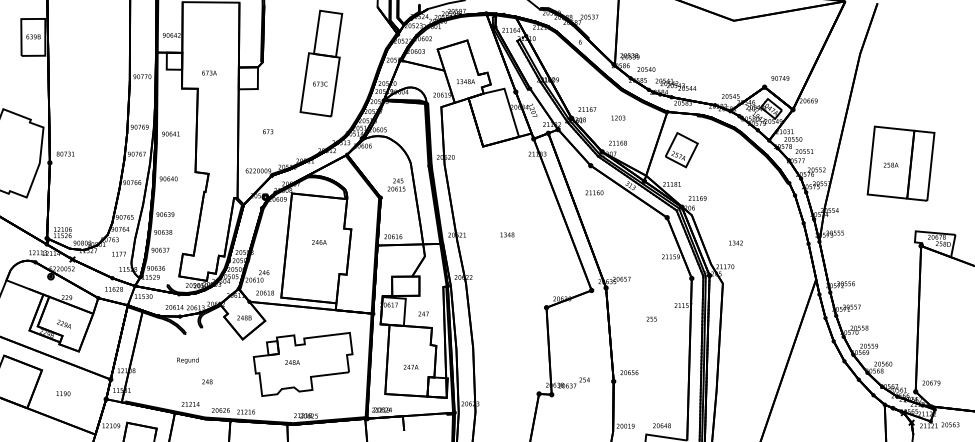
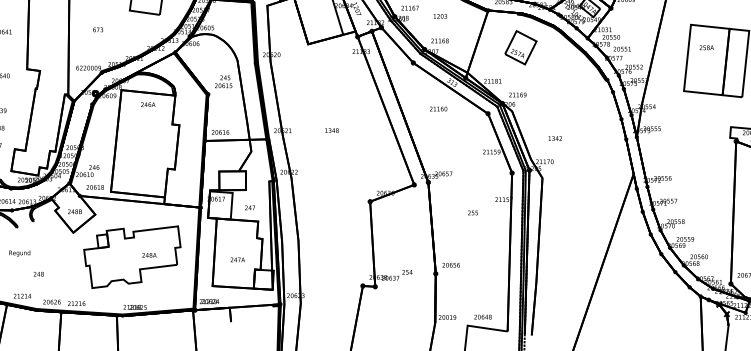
part: (681, 150) -> (520, 48), moved
text: (890, 164) -> (706, 47), moved
text: (594, 192) -> (438, 108), moved
text: (319, 242) -> (148, 104), moved
text: (292, 362) -> (149, 255), moved

